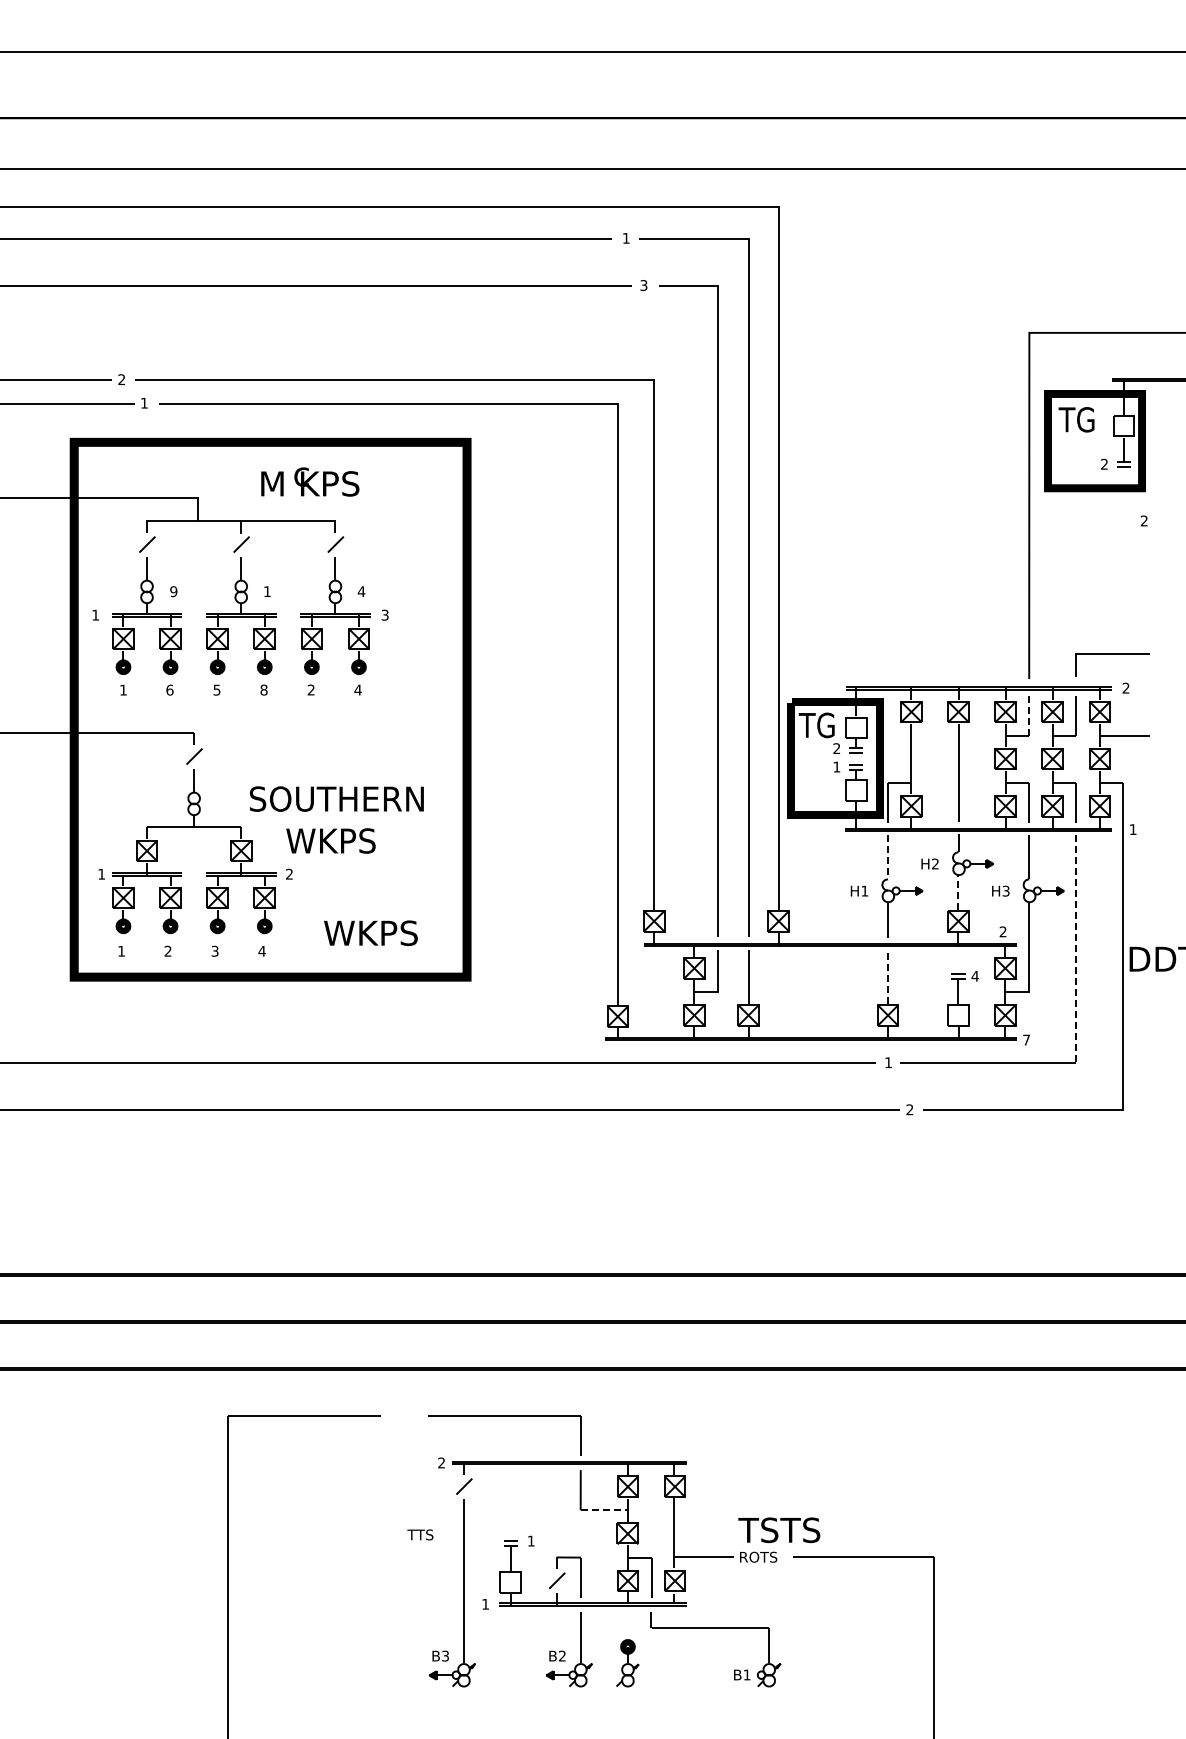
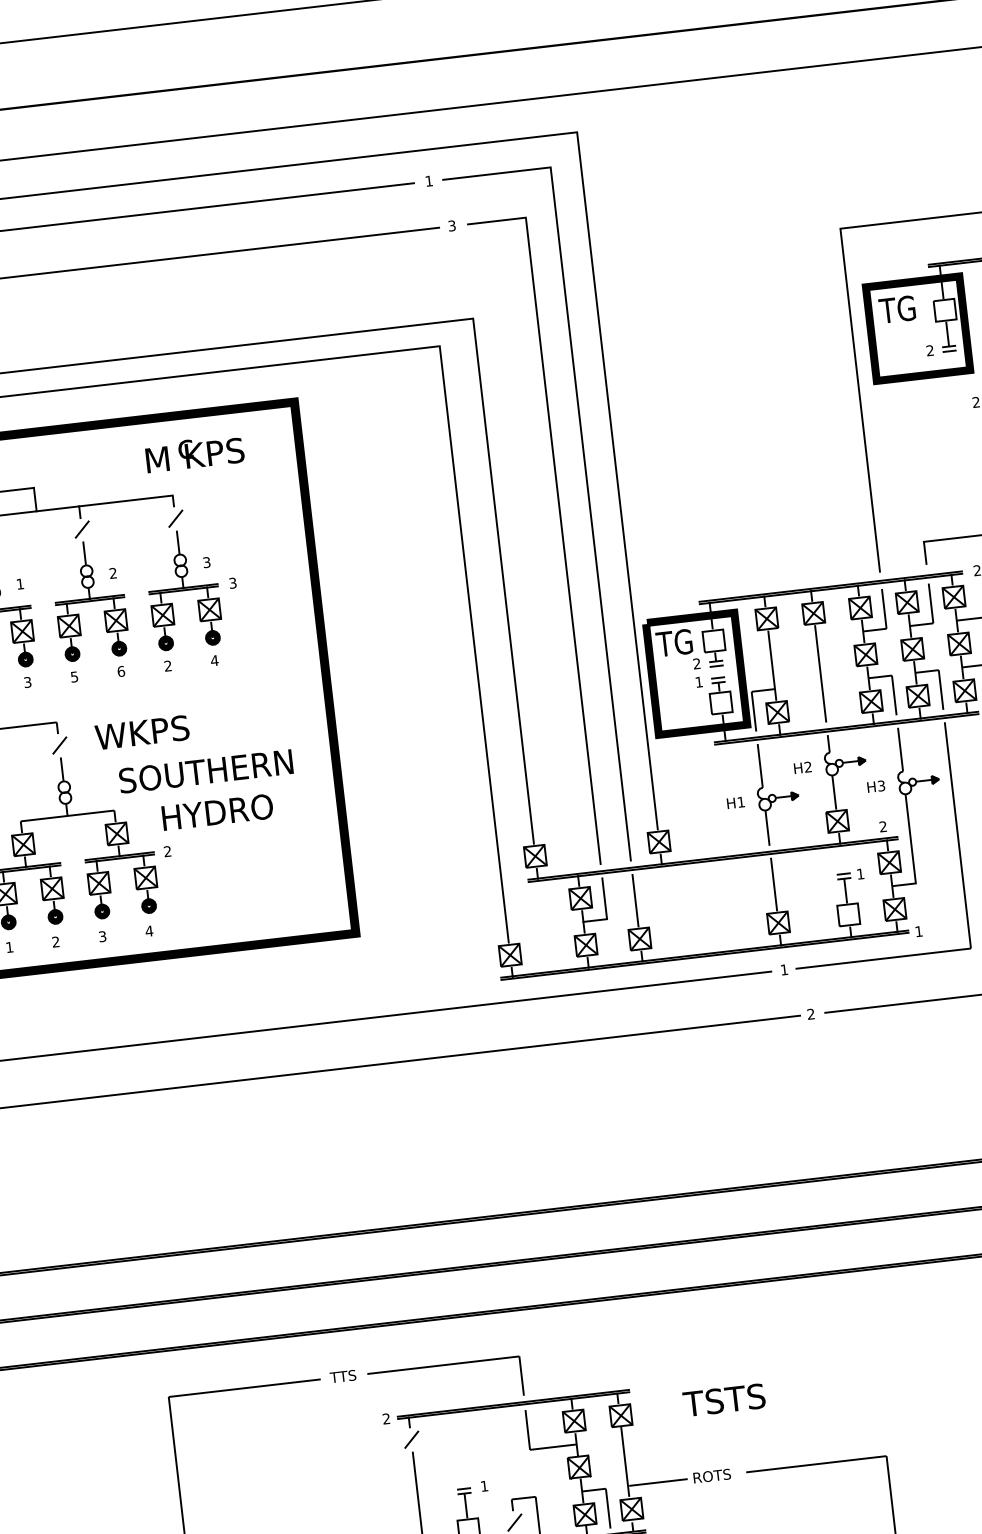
text: (310, 481) -> (195, 453), moved
text: (173, 591) -> (19, 583), 9 -> 1
text: (266, 591) -> (112, 573), 1 -> 2
text: (361, 591) -> (206, 562), 4 -> 3
text: (169, 689) -> (27, 681), 6 -> 3
text: (263, 689) -> (120, 671), 8 -> 6
line: (1029, 715) -> (884, 608), dashed -> solid
text: (342, 840) -> (216, 811), WKPS -> HYDRO
line: (887, 857) -> (759, 766), dashed -> solid
line: (958, 891) -> (834, 791), dashed -> solid
text: (370, 932) -> (141, 731), moved
line: (1076, 949) -> (958, 835), dashed -> solid
line: (888, 976) -> (774, 884), dashed -> solid
text: (975, 976) -> (860, 874), 4 -> 1
text: (1026, 1039) -> (918, 930), 7 -> 1
line: (604, 1510) -> (553, 1447), dashed -> solid
text: (779, 1530) -> (724, 1400), moved
text: (420, 1534) -> (343, 1376), moved

